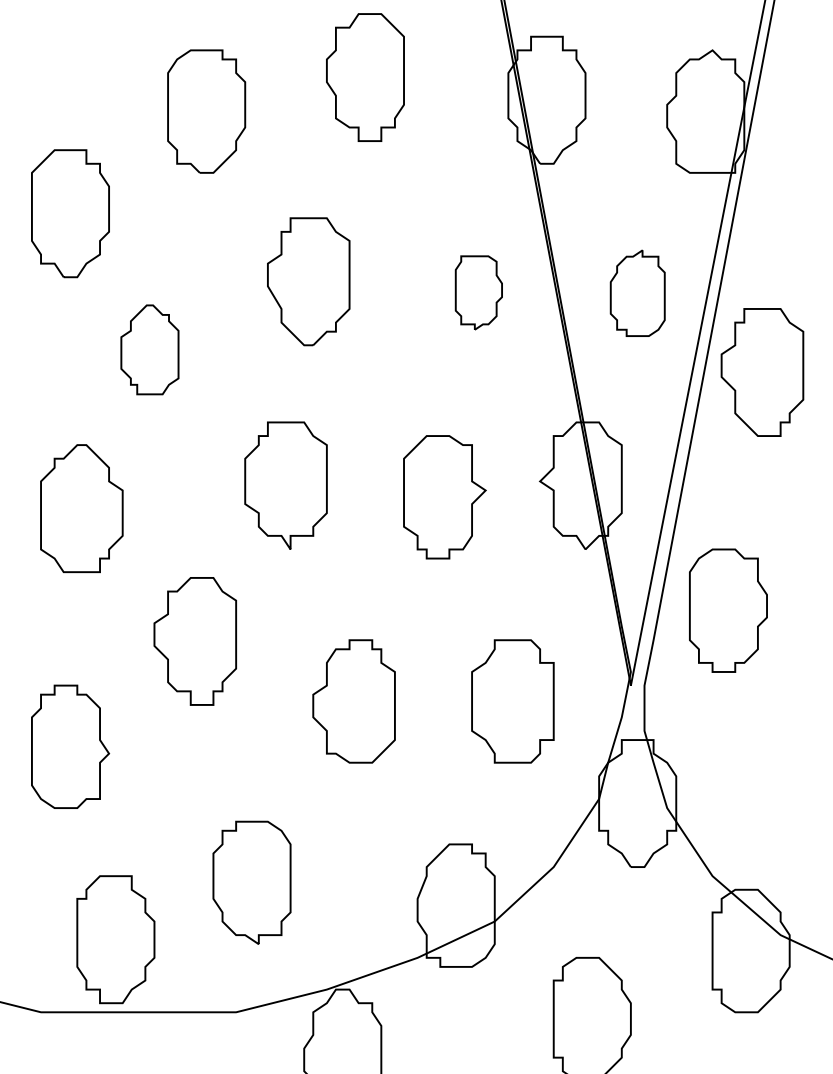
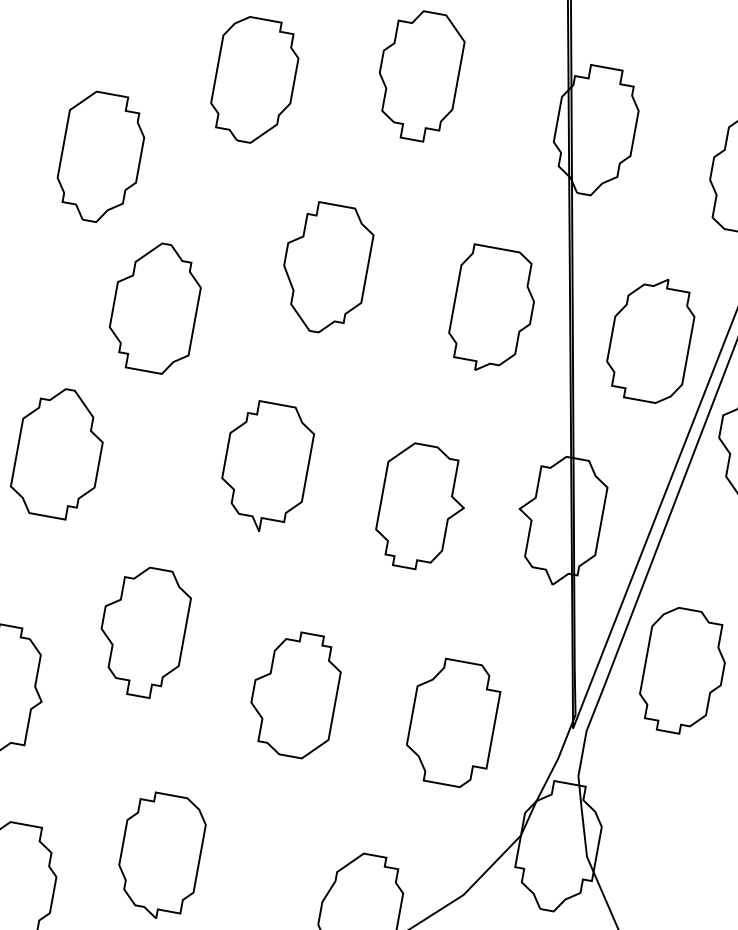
part: (478, 292) -> (492, 309), size x1.67
part: (637, 293) -> (650, 339), size x1.43
part: (149, 349) -> (154, 307), size x1.43
part: (194, 641) -> (142, 631), moved

